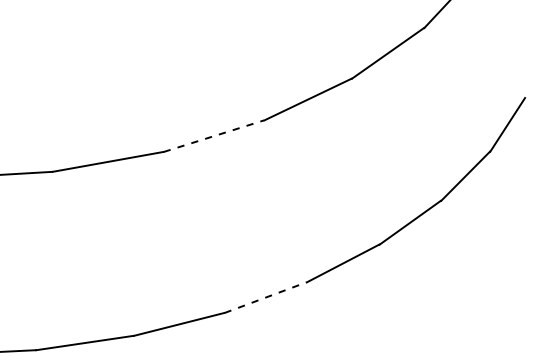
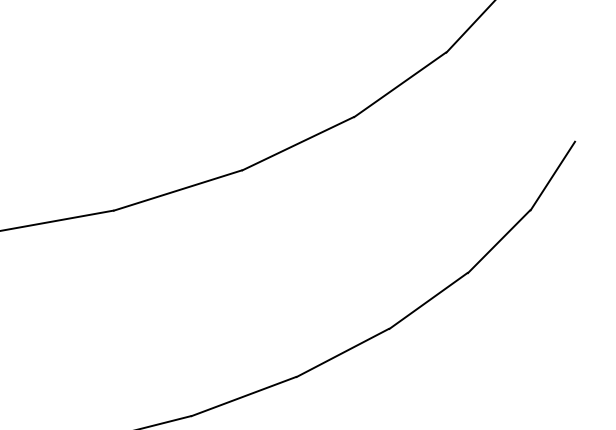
line: (213, 136) -> (177, 190), dashed -> solid
line: (265, 297) -> (243, 396), dashed -> solid

